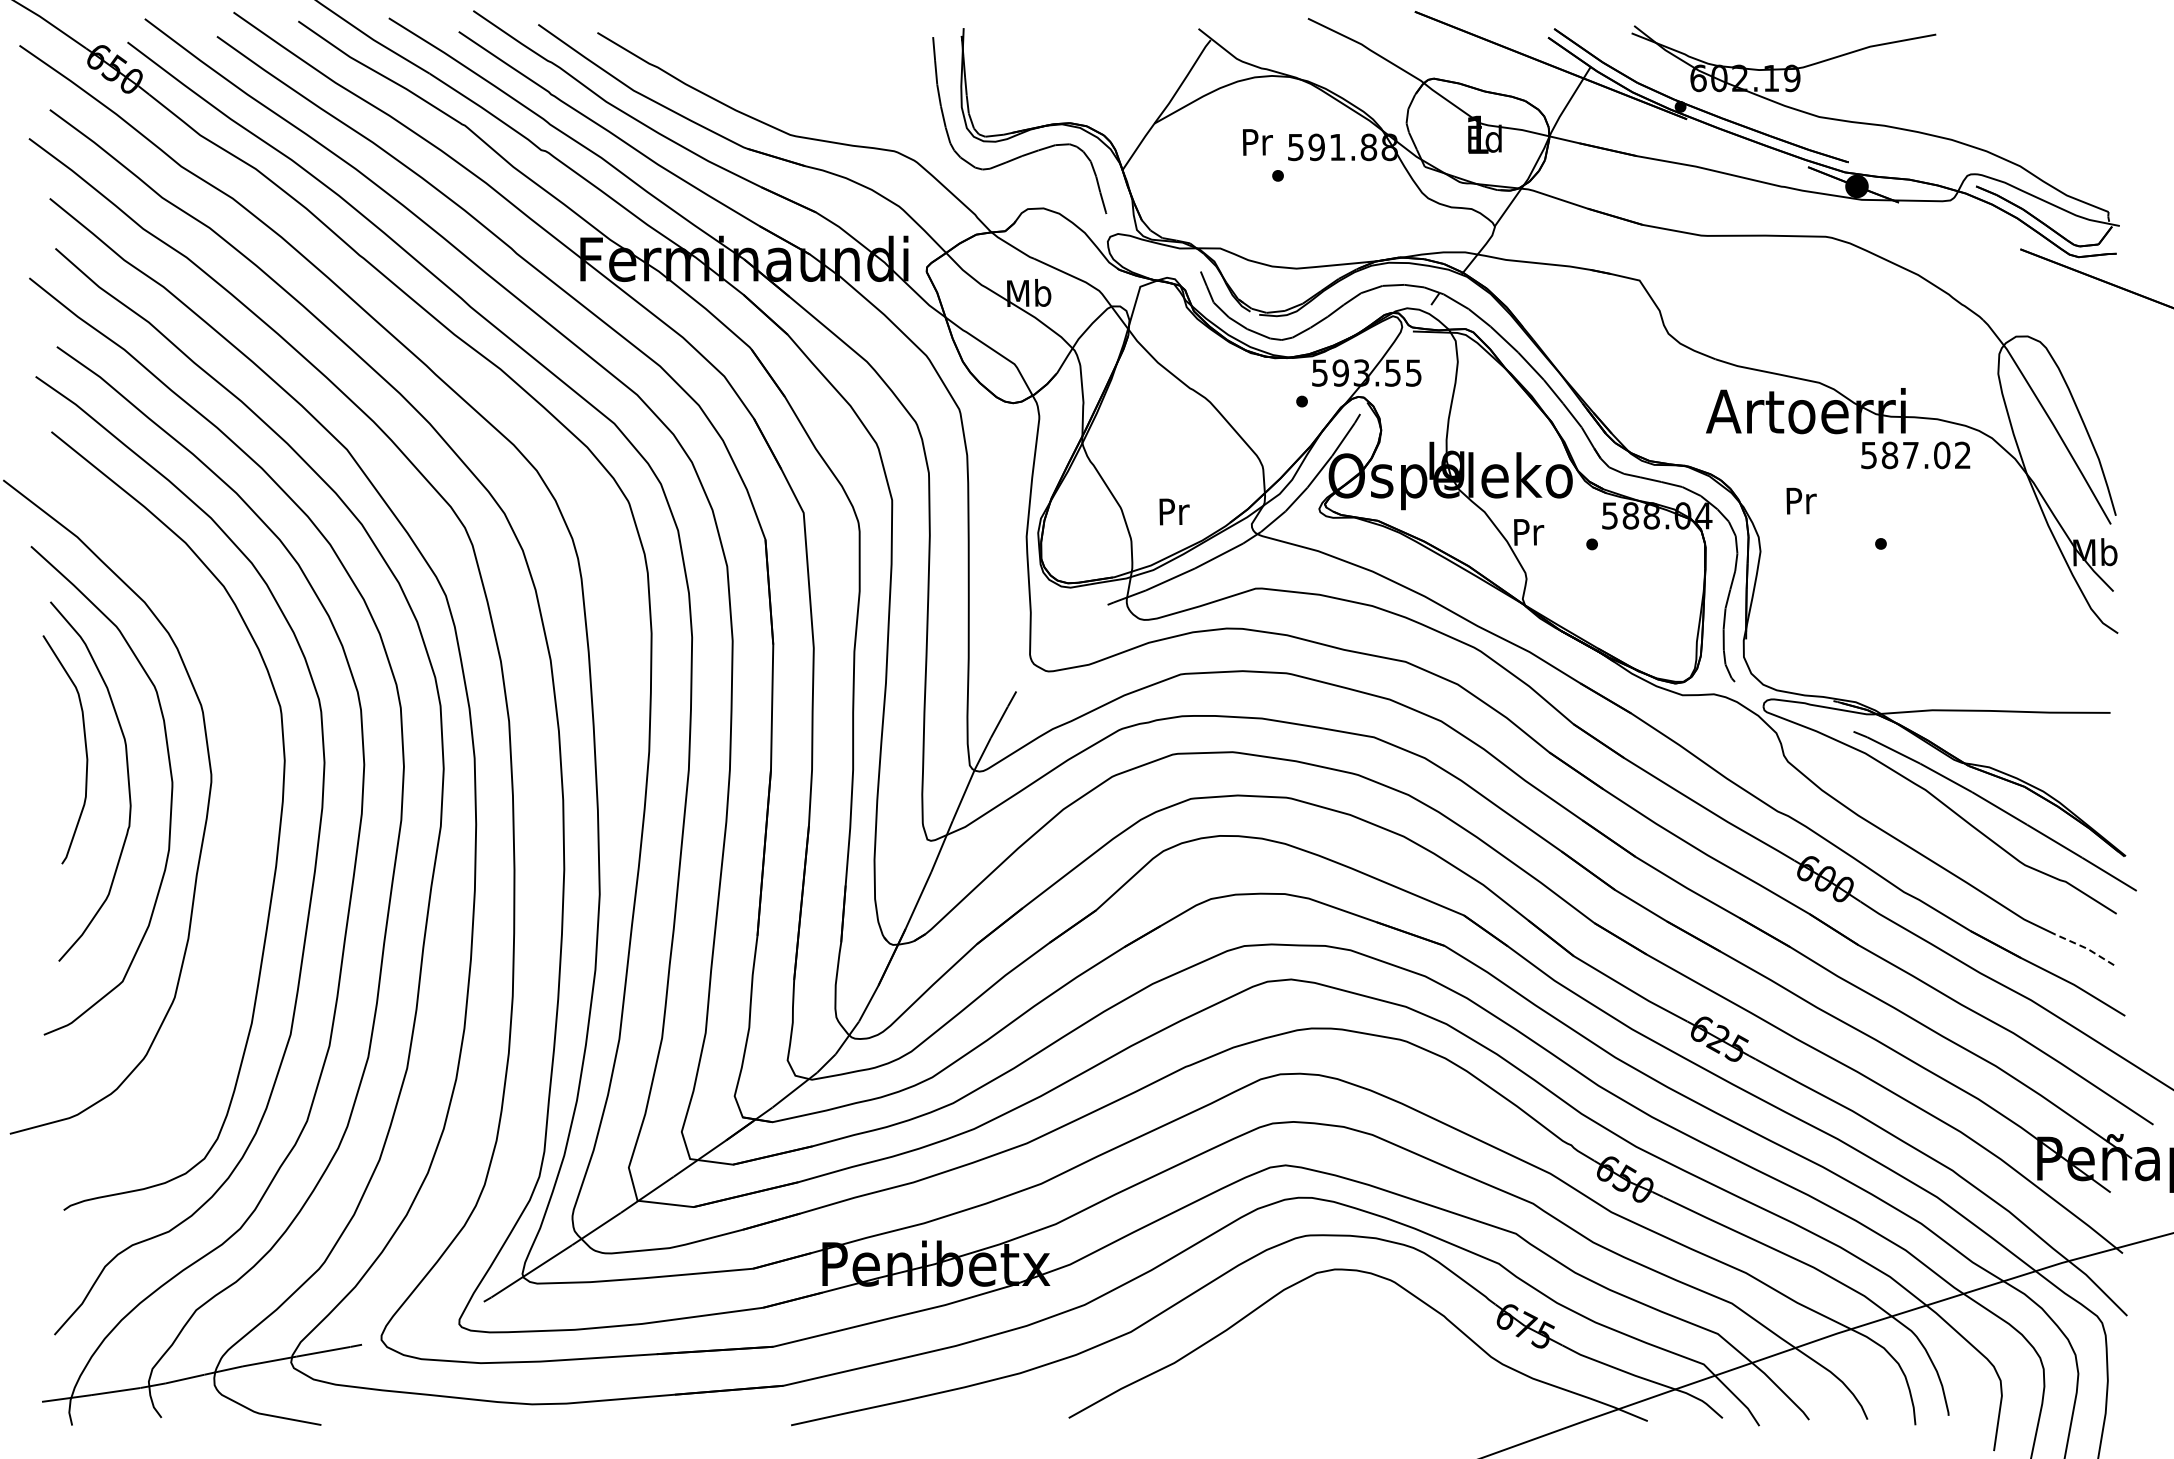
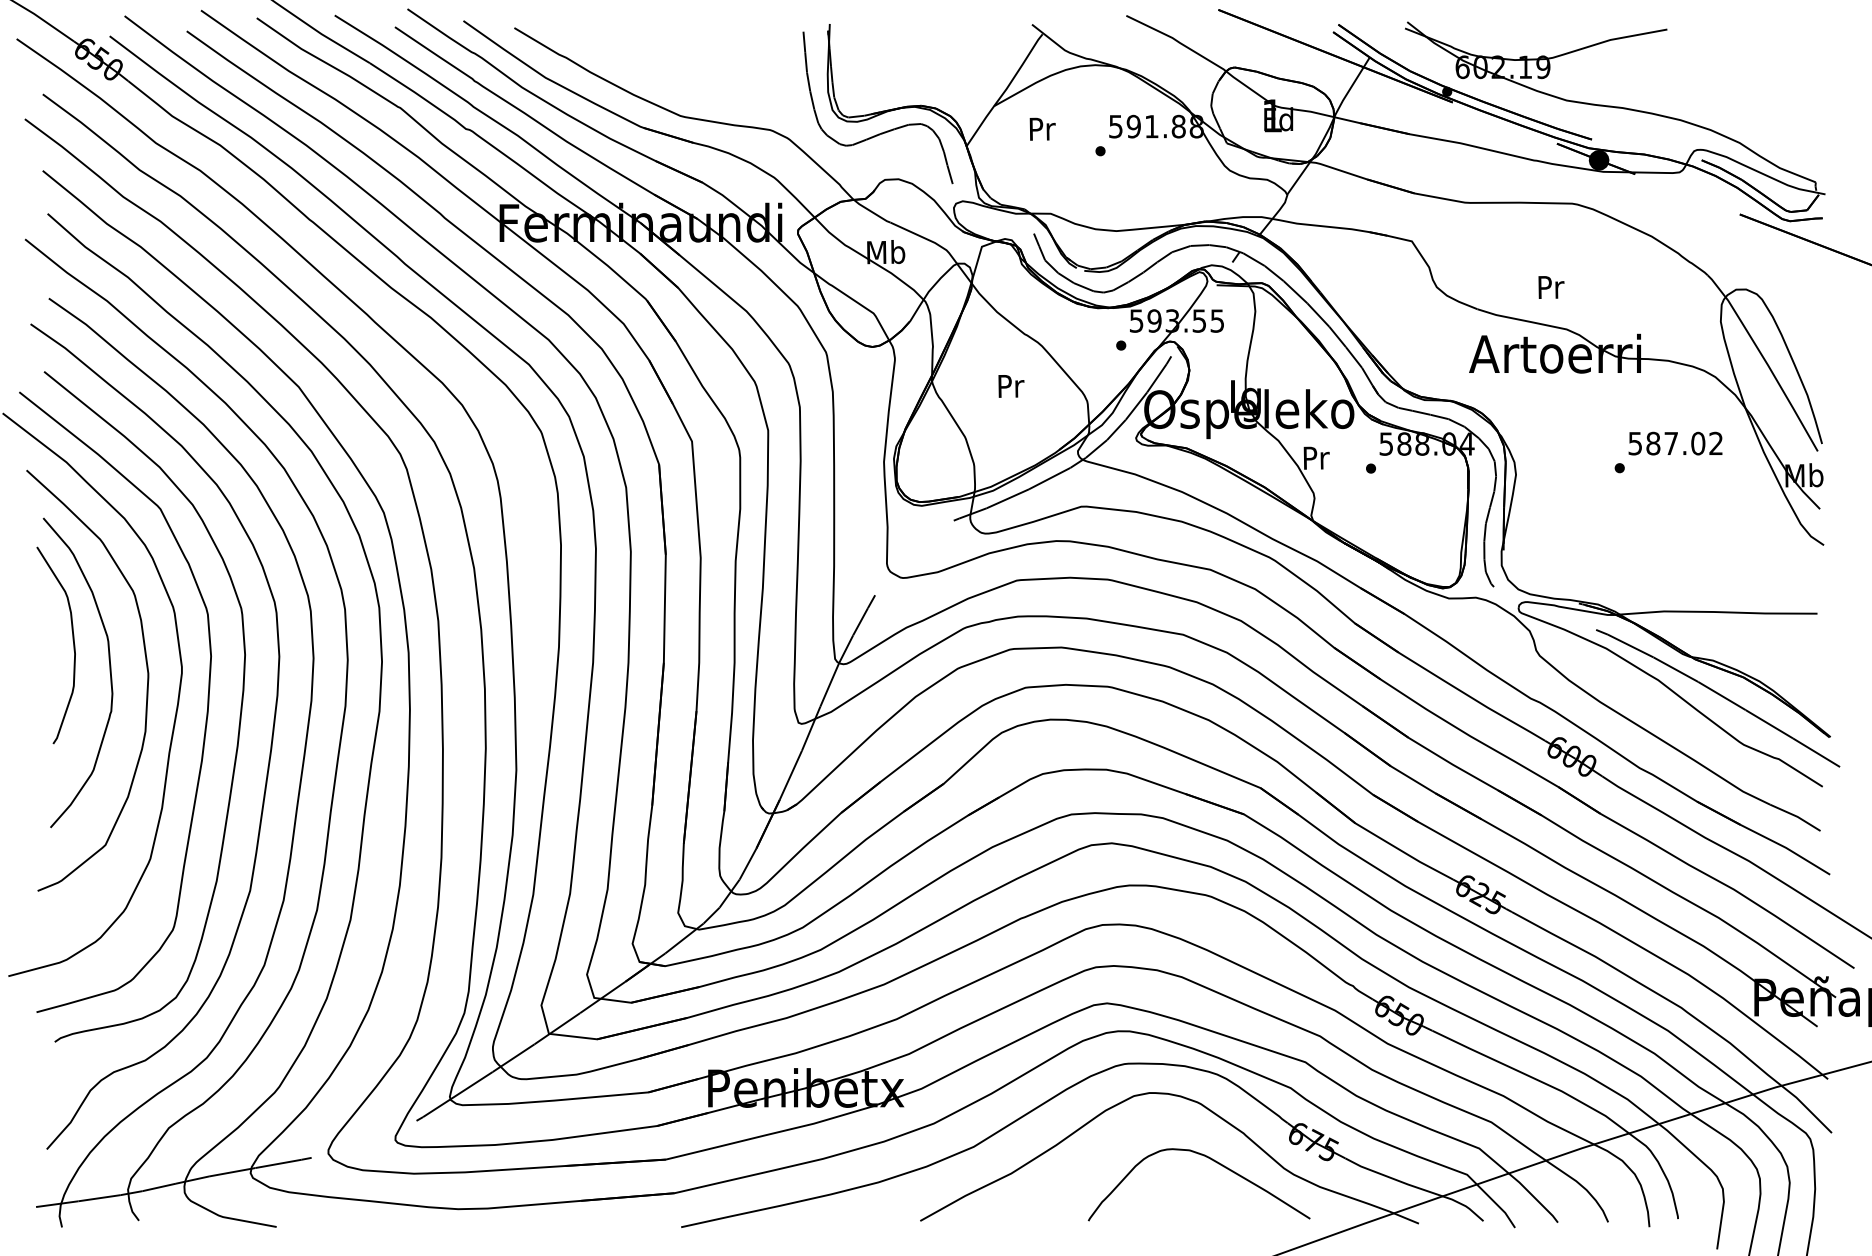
text: (1257, 142) -> (1042, 129), moved
text: (1915, 455) -> (1675, 443), moved
text: (1801, 500) -> (1551, 286), moved
text: (1174, 511) -> (1011, 386), moved
curve: (240, 820) -> (206, 706), added
line: (2085, 948) -> (1795, 816), dashed -> solid
curve: (1408, 1348) -> (1212, 1161), added

